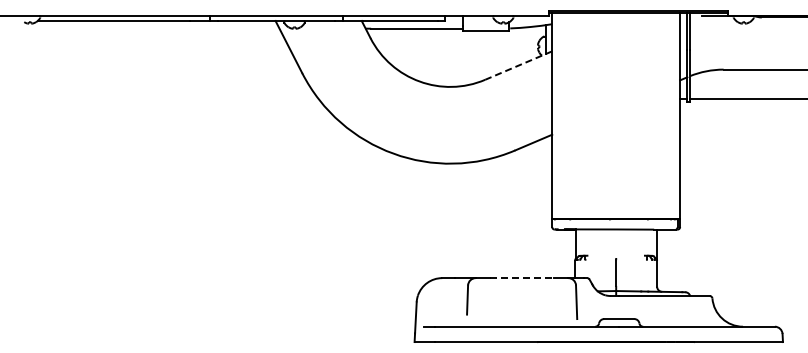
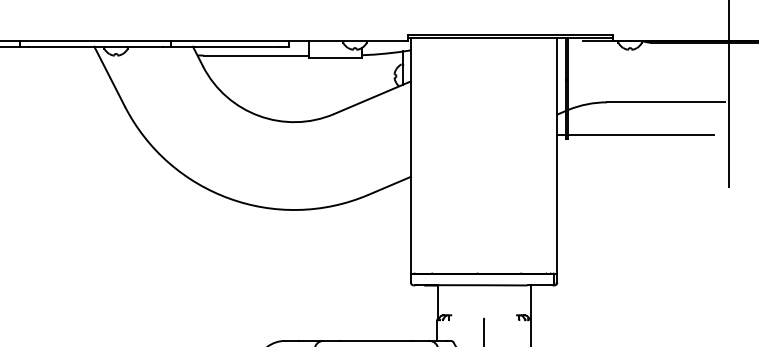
line: (518, 65) -> (372, 97), dashed -> solid
line: (522, 278) -> (376, 341), dashed -> solid

